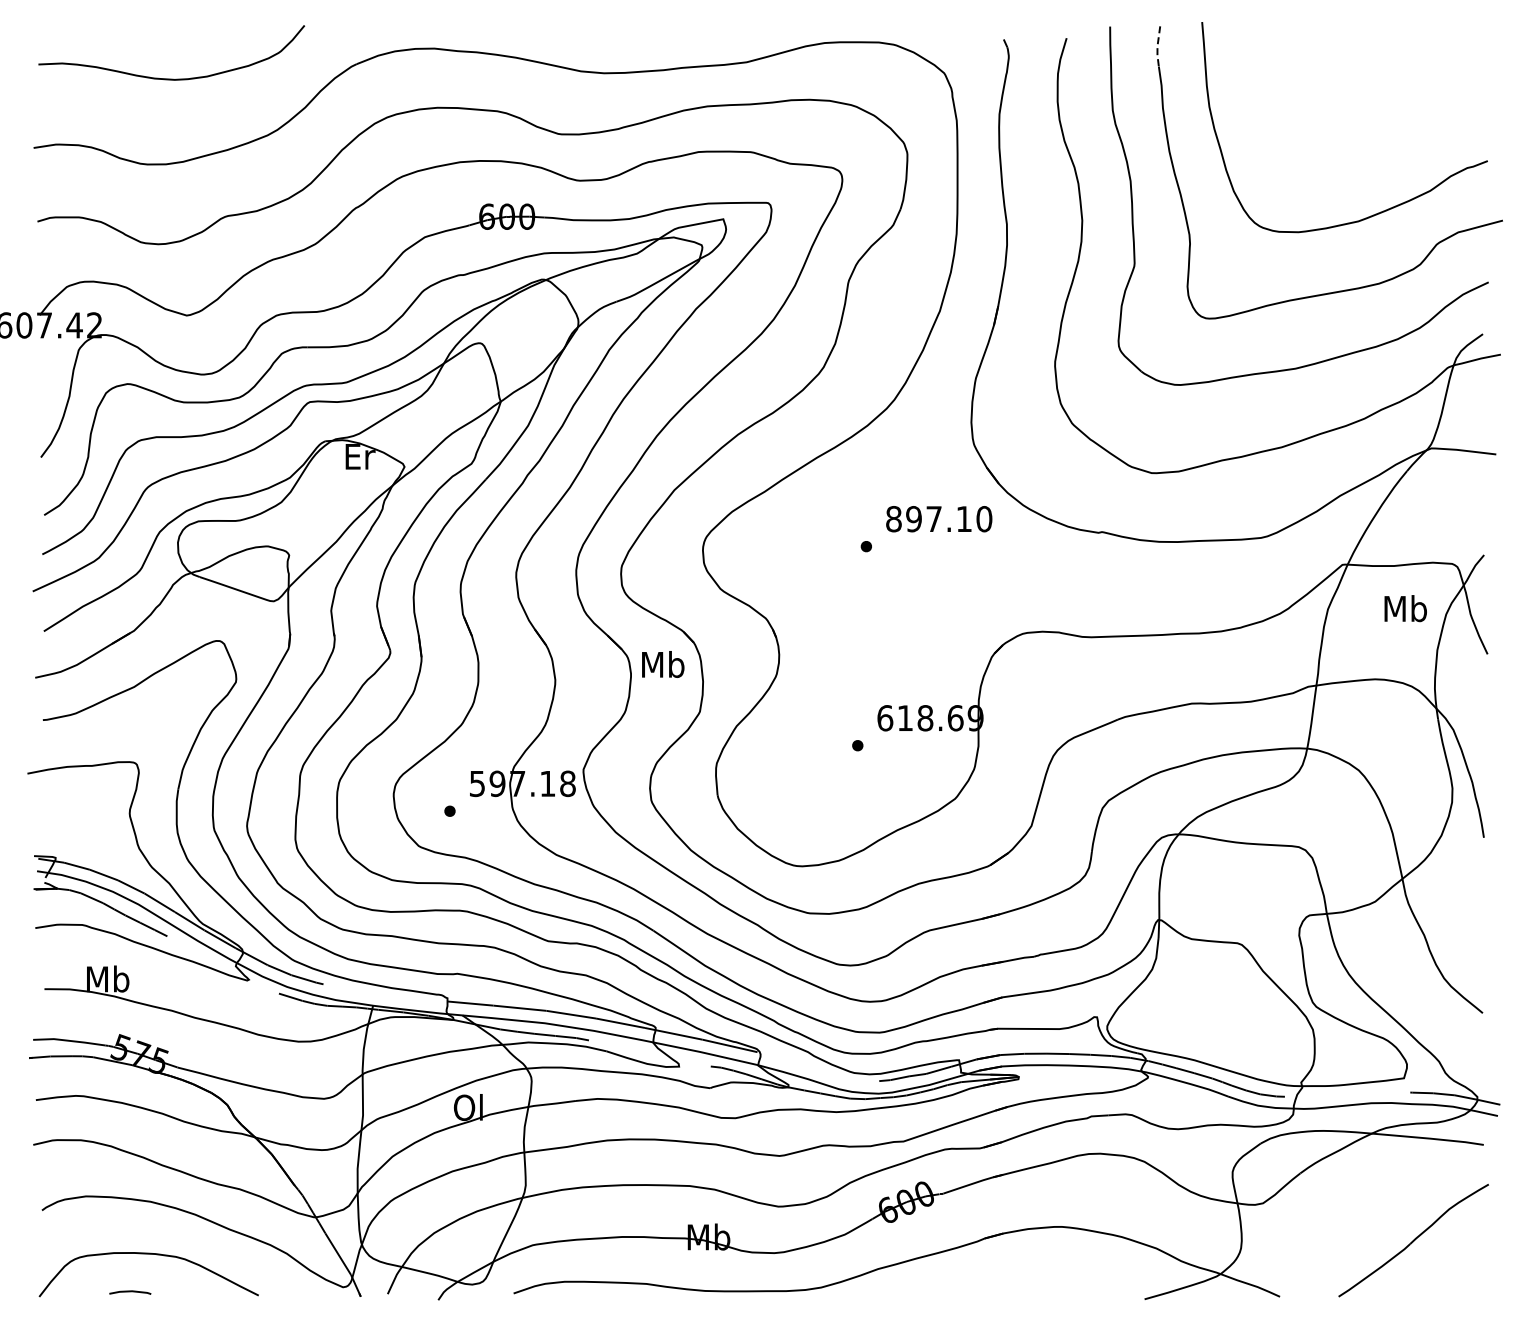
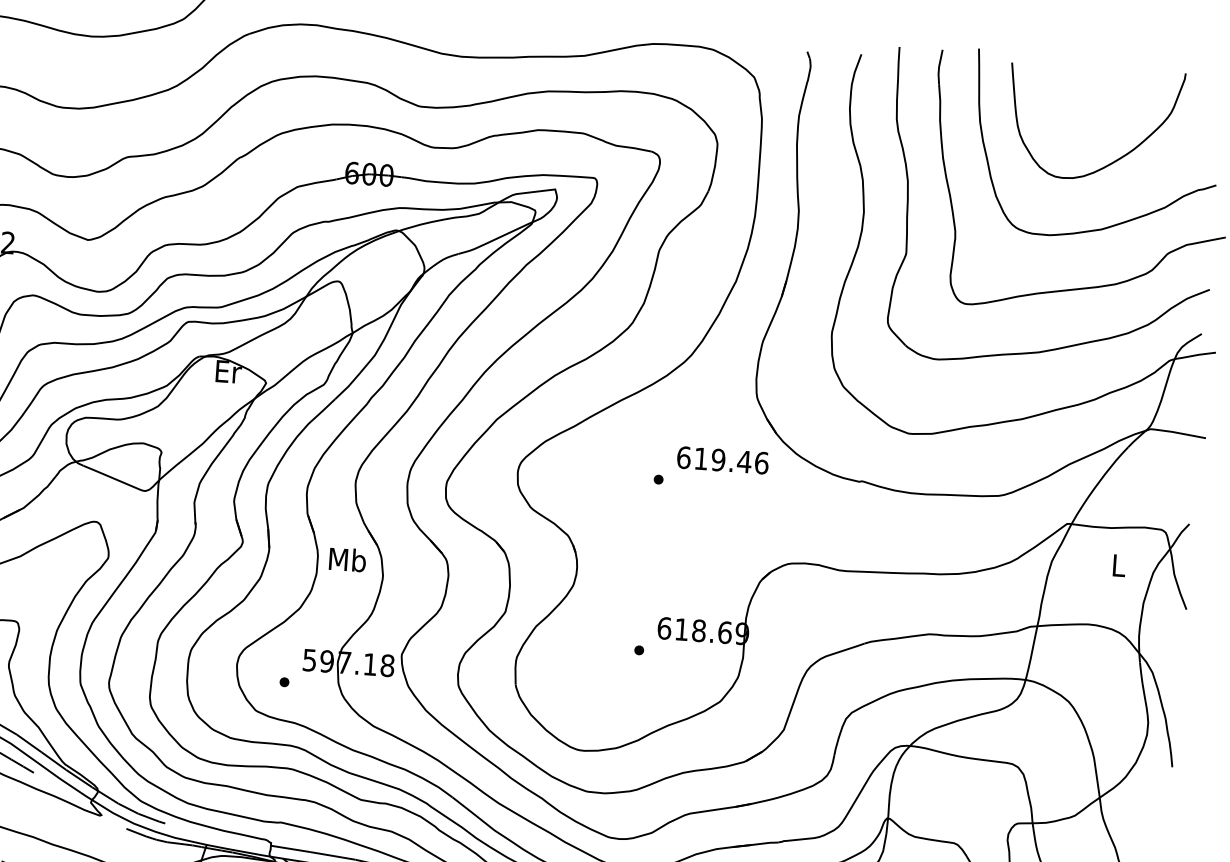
line: (1157, 46) -> (939, 66), dashed -> solid
curve: (1372, 137) -> (1118, 158), added
text: (939, 519) -> (723, 460), 897.10 -> 619.46
text: (1405, 608) -> (1118, 565), Mb -> L
text: (663, 664) -> (347, 559), moved

